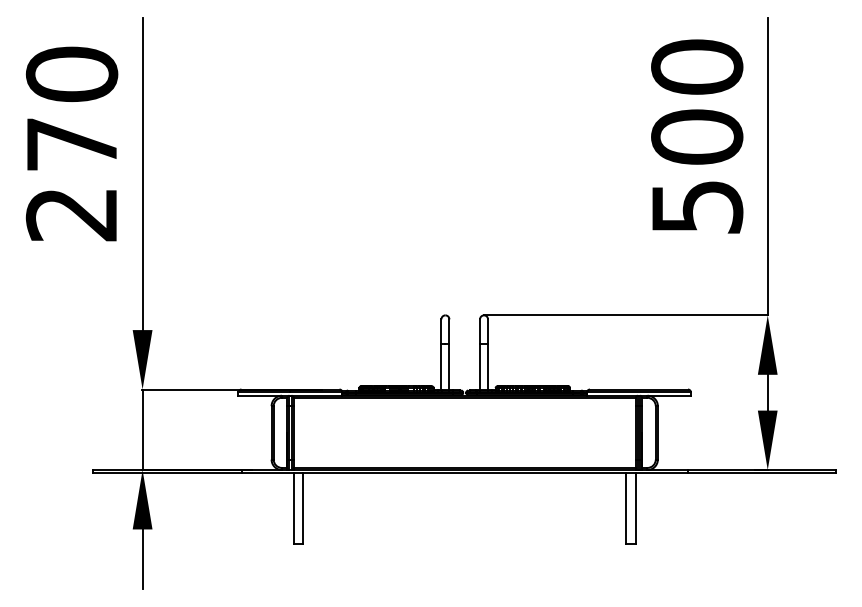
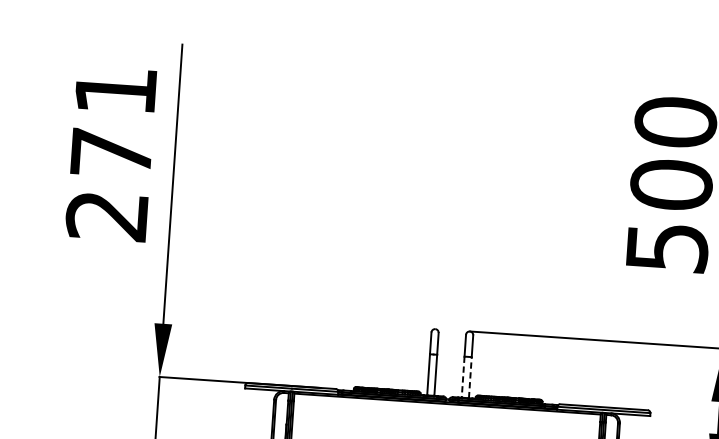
text: (71, 74) -> (115, 90), 270 -> 271
line: (480, 366) -> (463, 377), solid -> dashed
line: (488, 366) -> (470, 377), solid -> dashed

